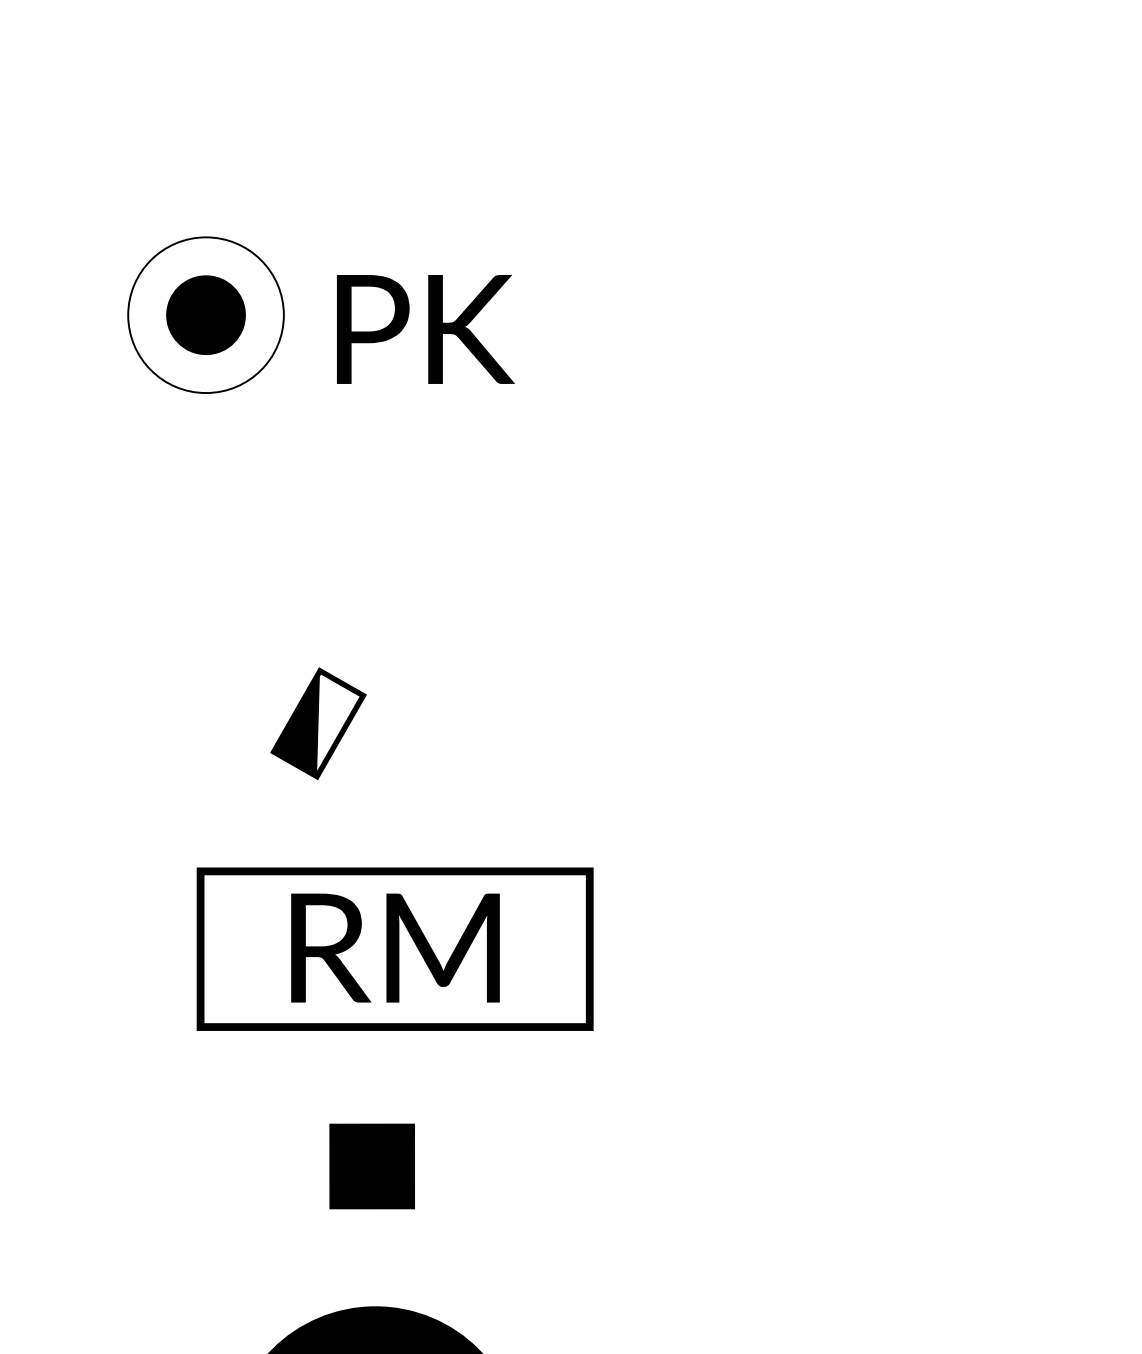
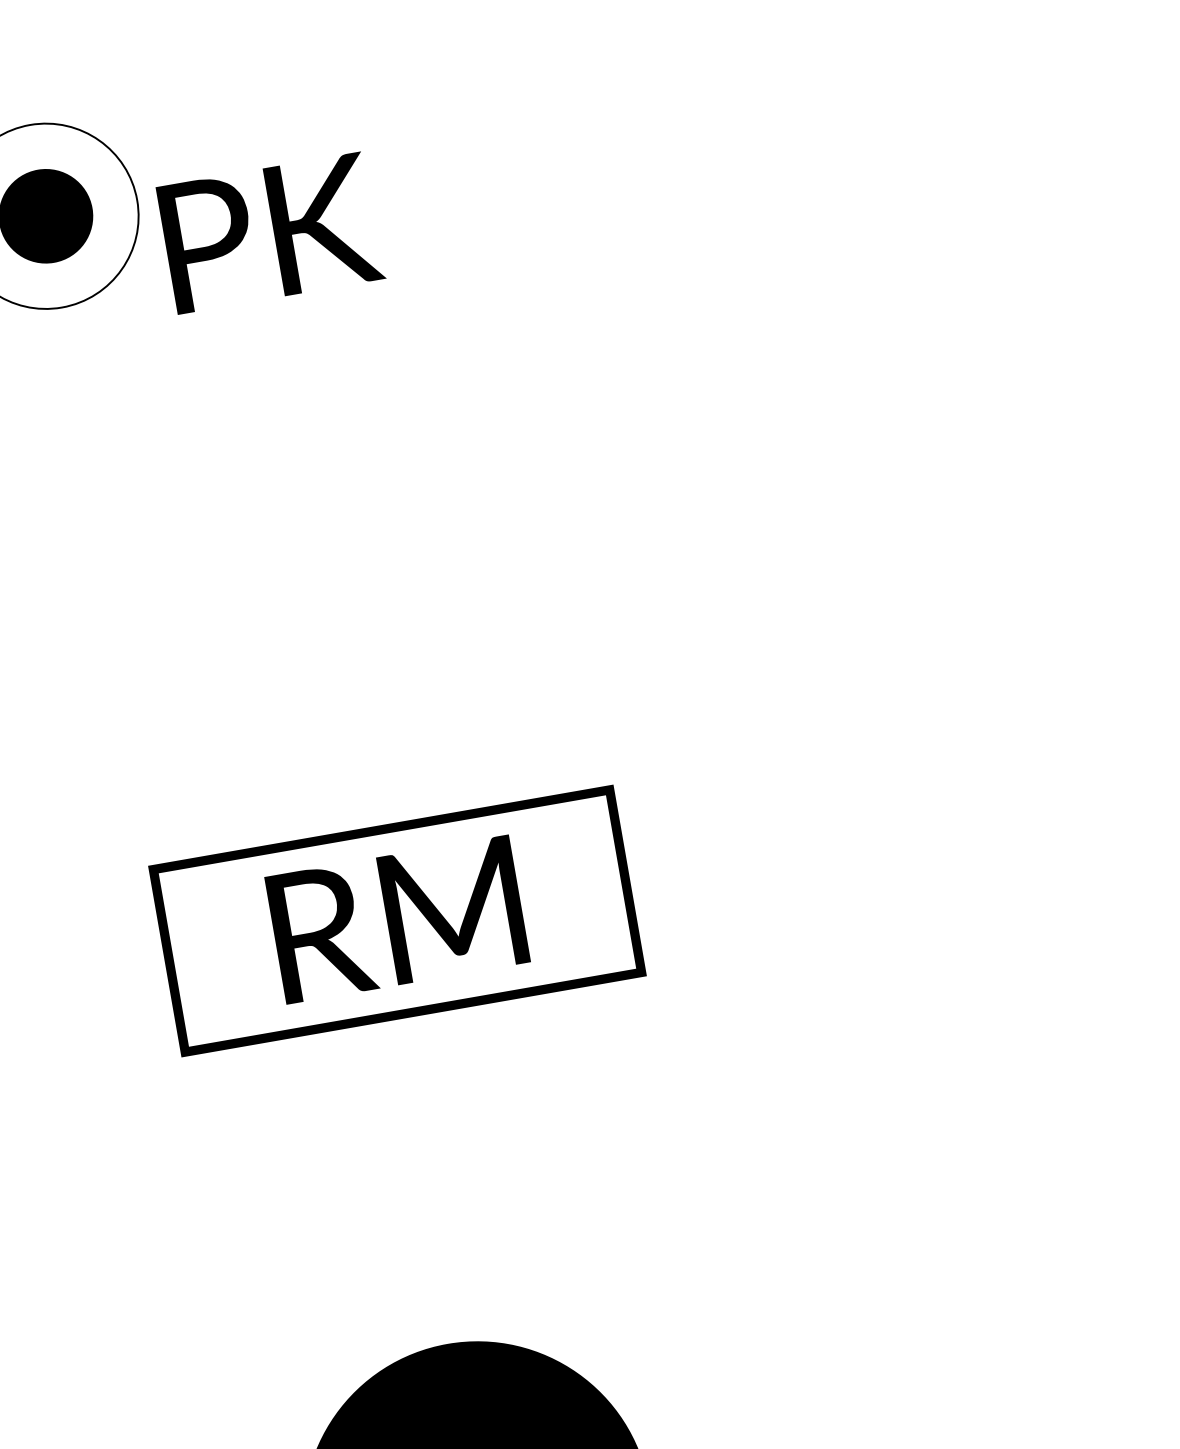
text: (425, 329) -> (270, 233), moved
part: (318, 723) -> (261, 672), removed
part: (371, 1166) -> (414, 1180), removed

